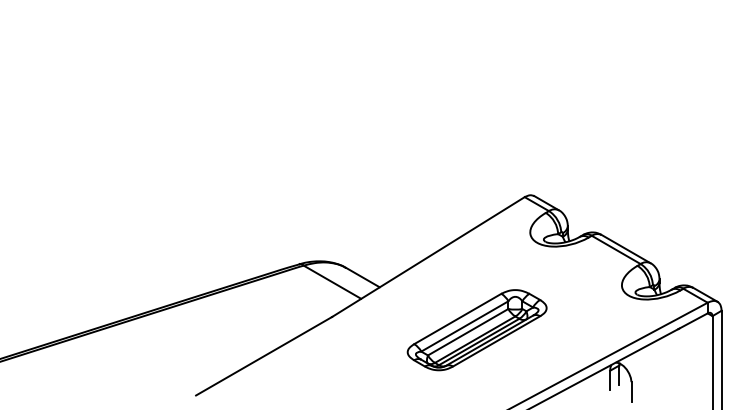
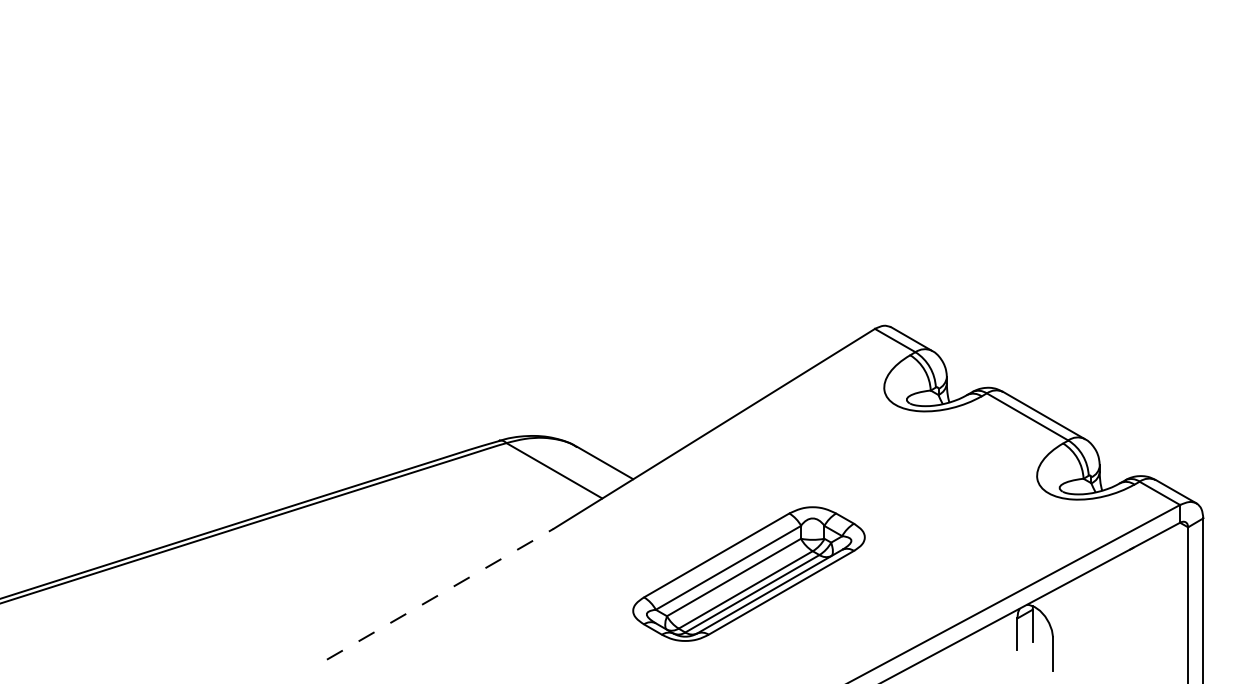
part: (476, 330) -> (747, 574), moved
line: (264, 356) -> (441, 594), solid -> dashed

